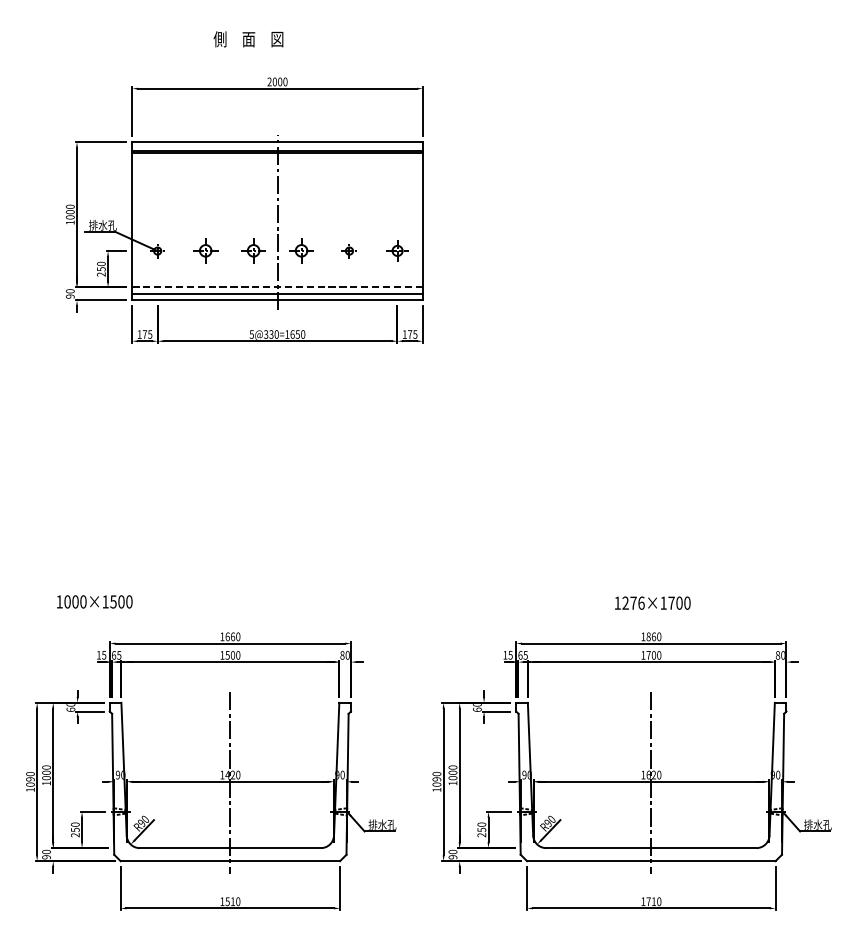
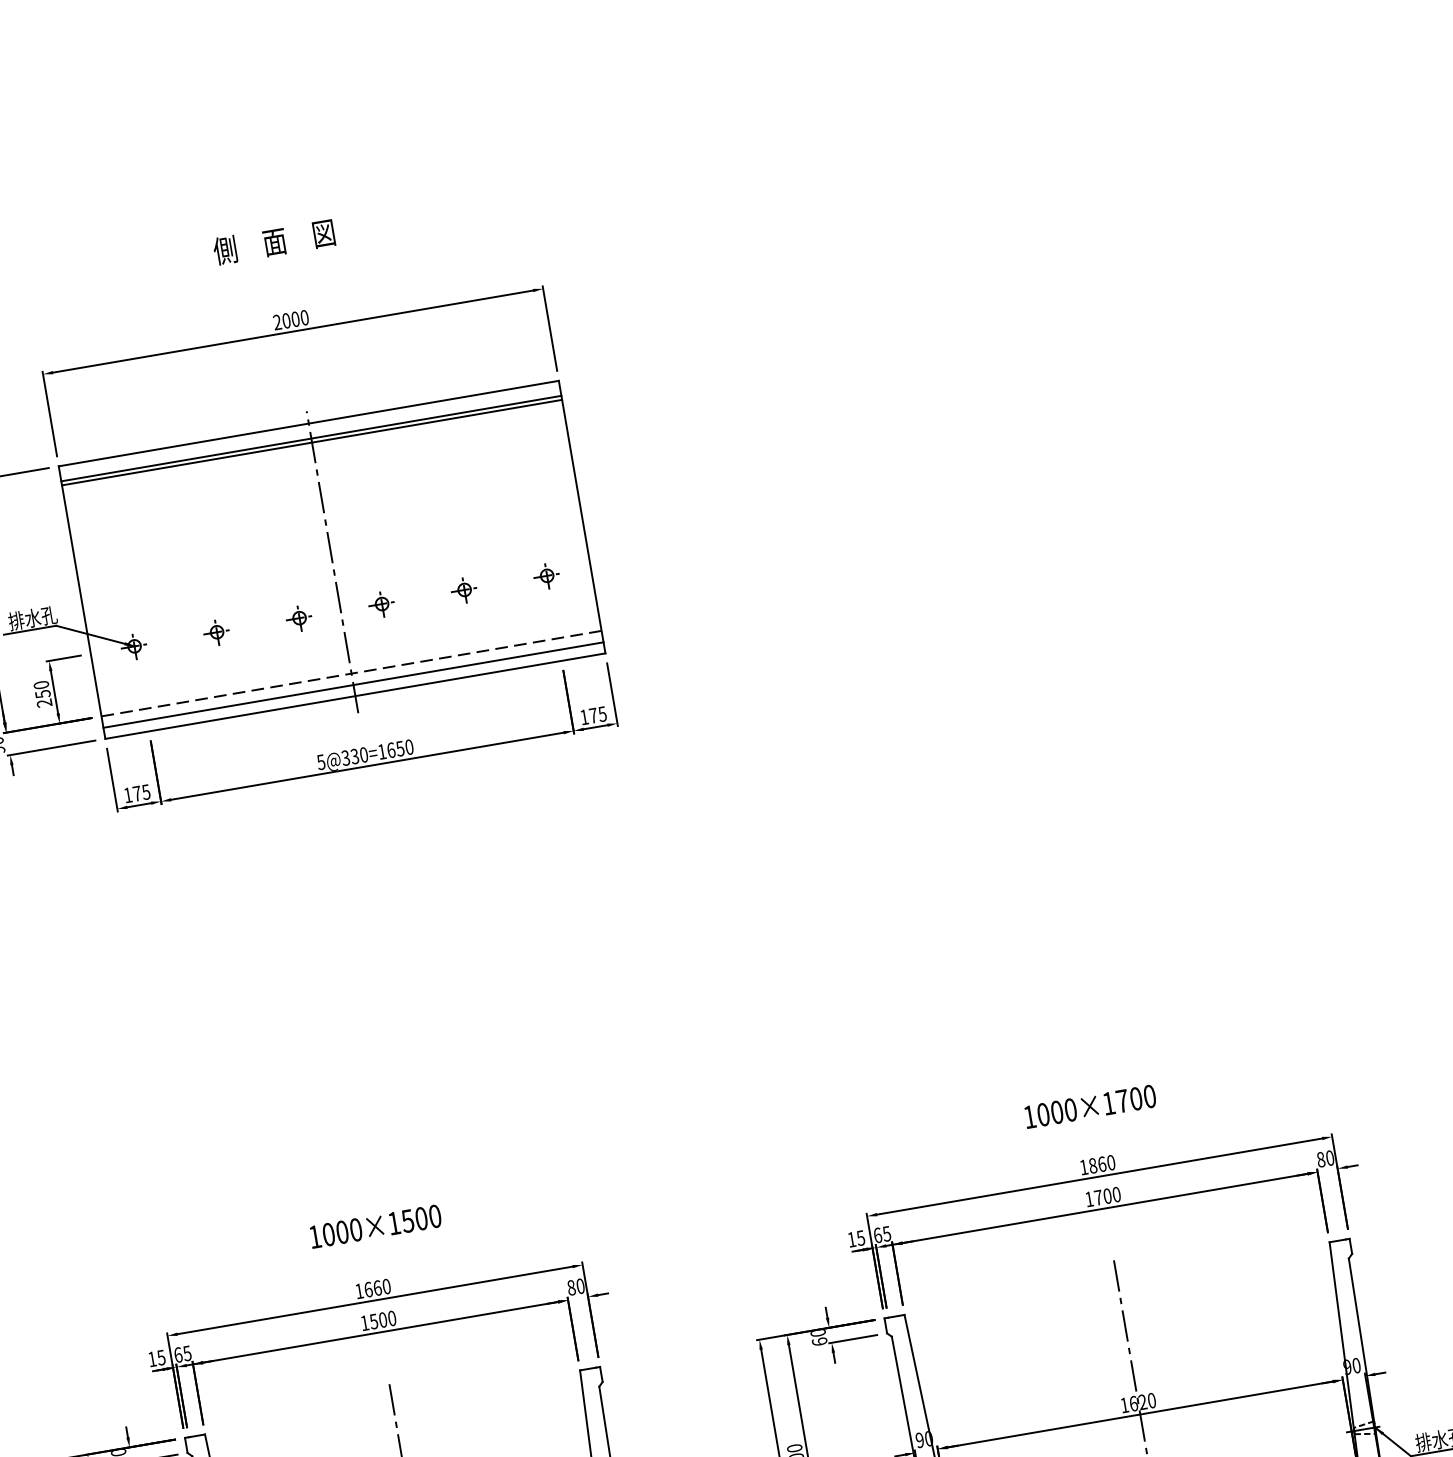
text: (248, 39) -> (274, 242), moved
part: (205, 251) -> (216, 633), size x0.62
part: (253, 251) -> (299, 618), size x0.62
part: (301, 251) -> (382, 604), size x0.62
part: (396, 251) -> (545, 576), size x0.71
text: (94, 601) -> (375, 1225), moved
text: (633, 602) -> (1056, 1111), 1276×1700 -> 1000×1700

